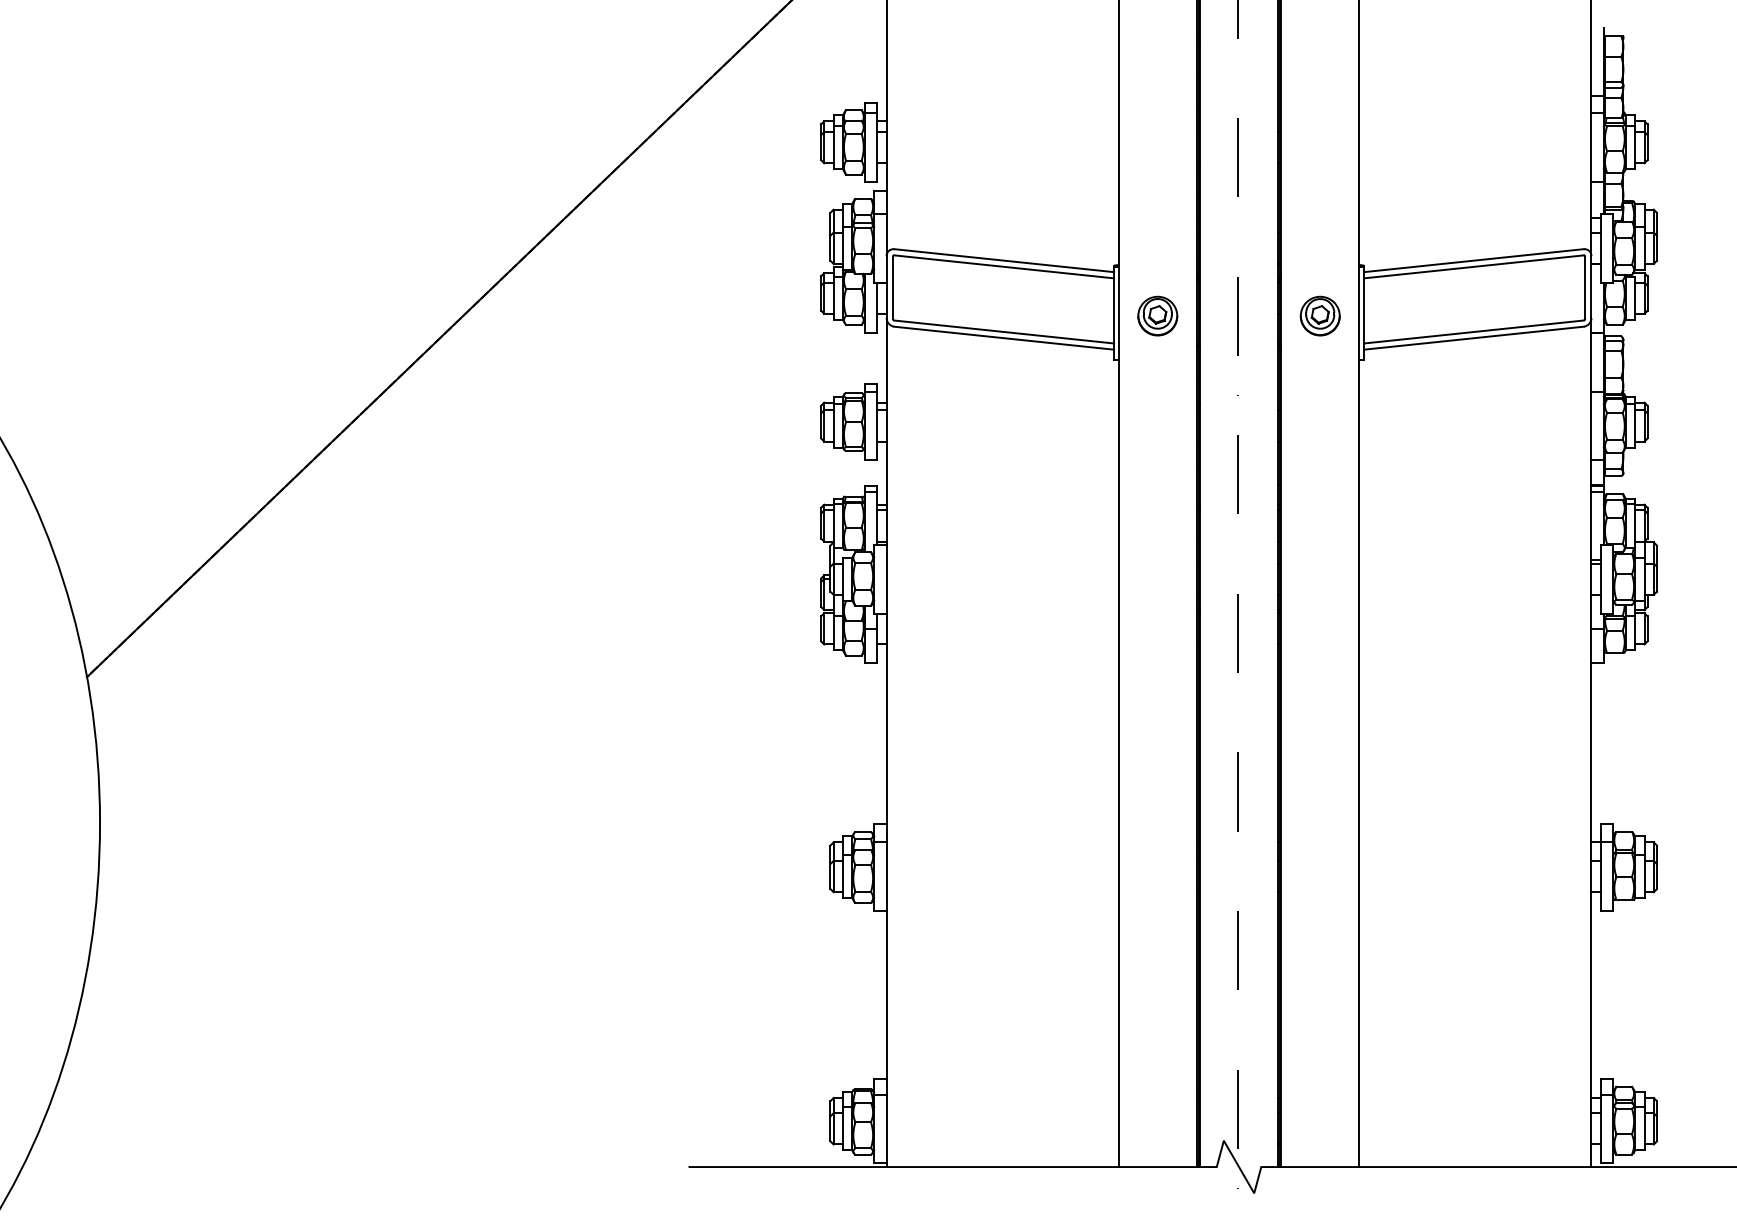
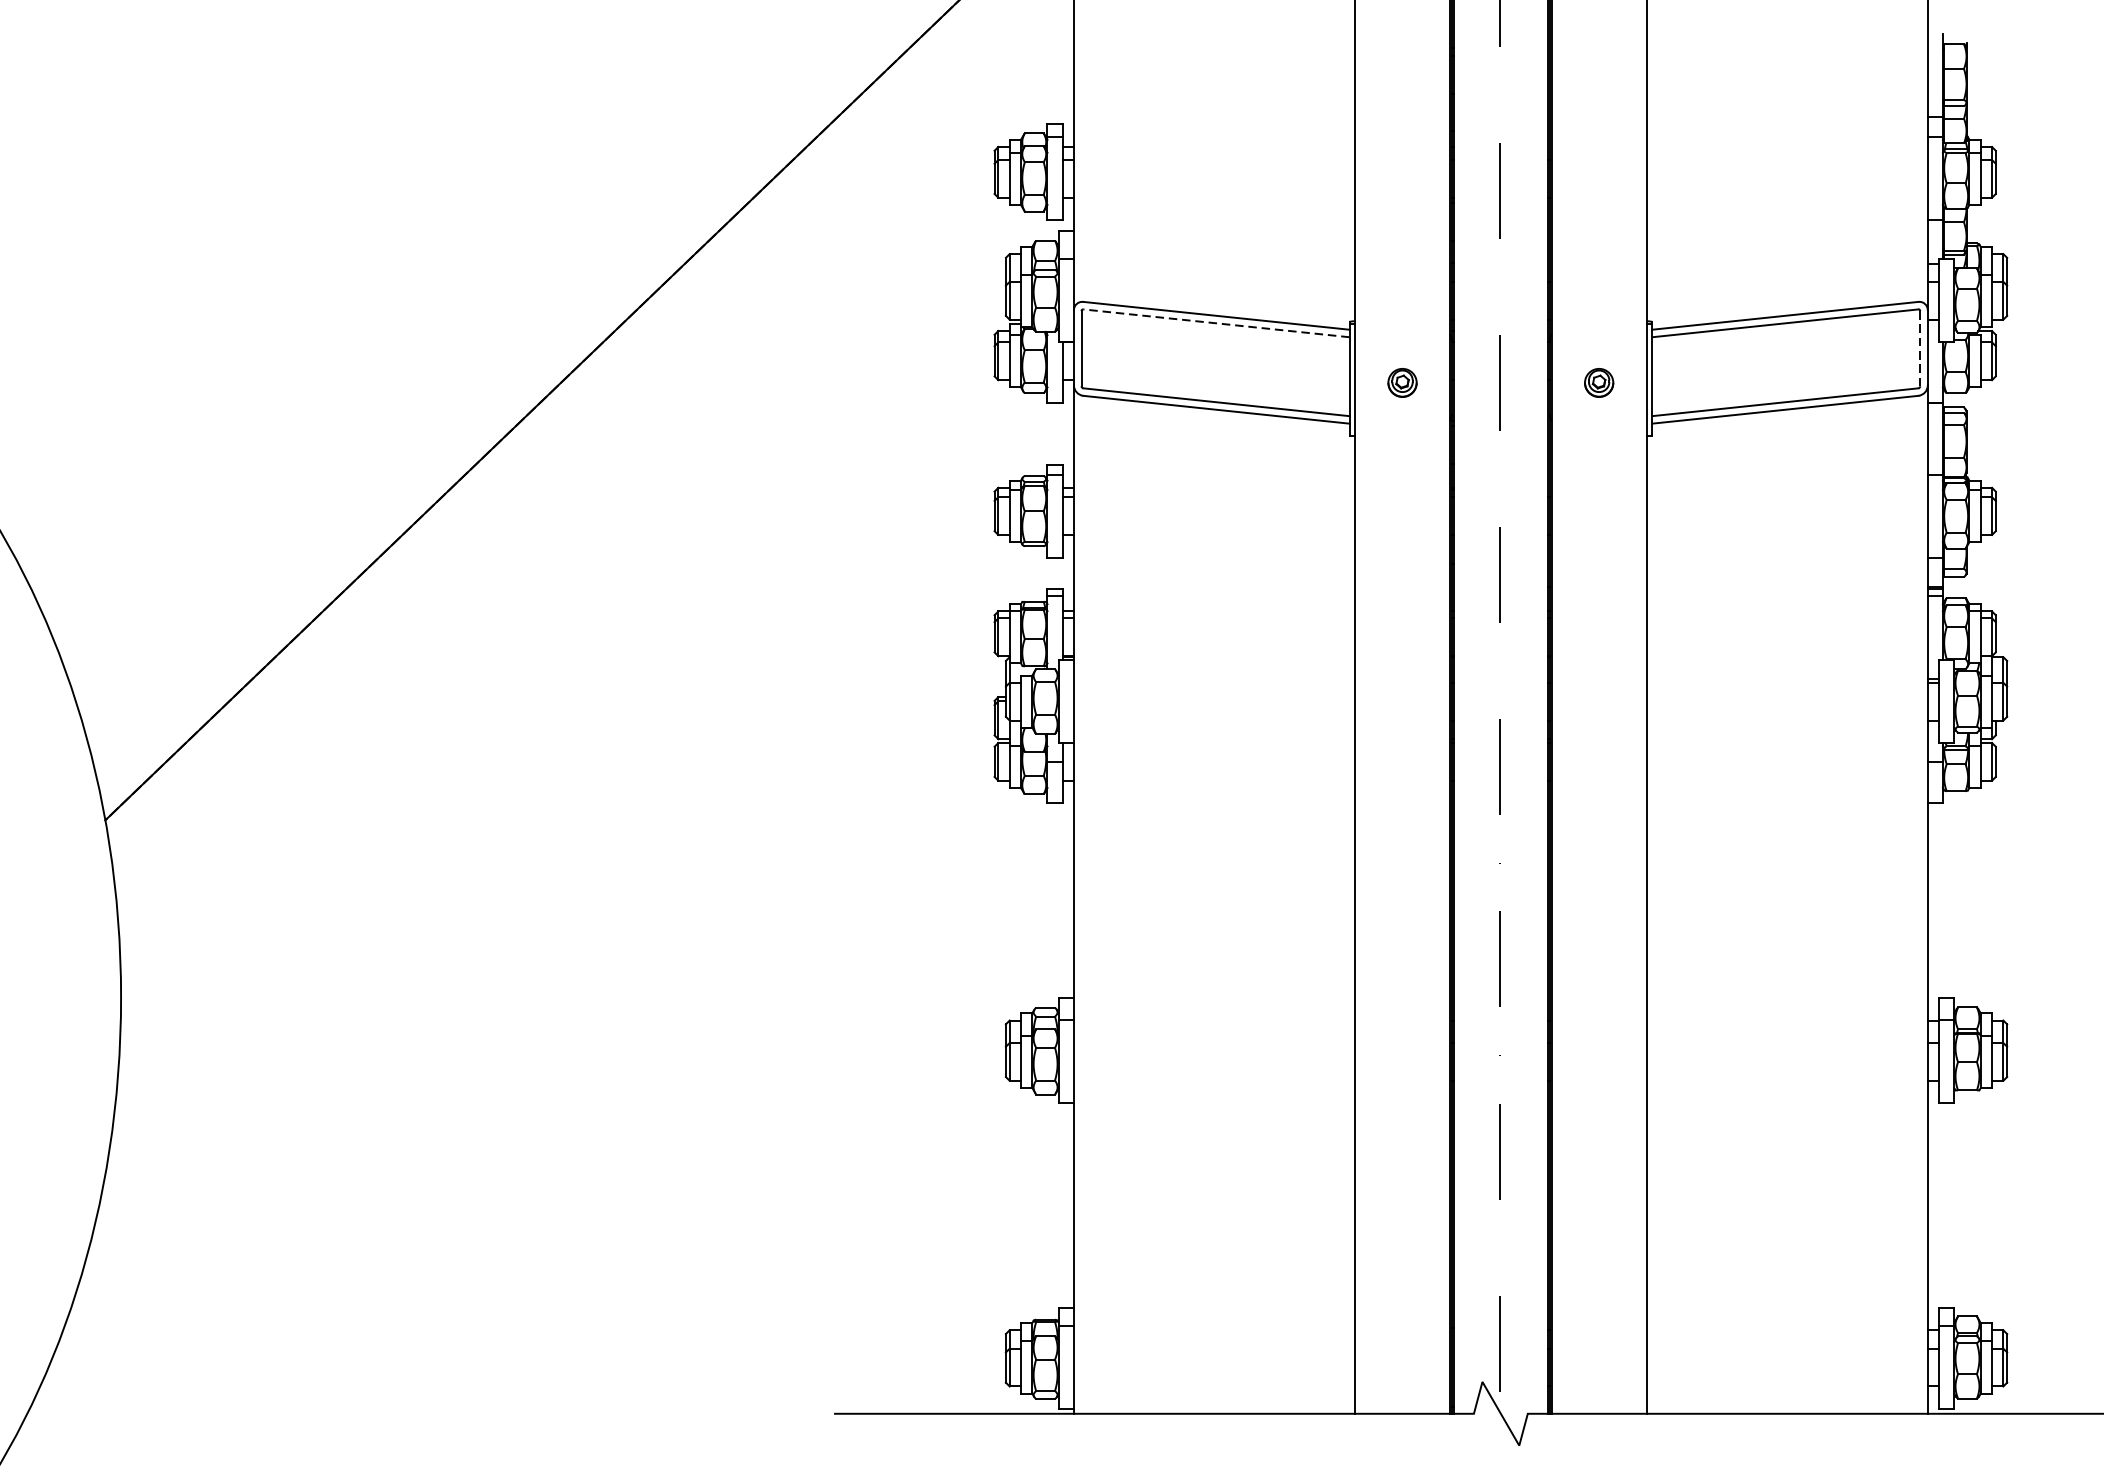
line: (1003, 266) -> (1215, 322), solid -> dashed
line: (1585, 287) -> (1920, 348), solid -> dashed
part: (1157, 315) -> (1402, 382), size x0.6
part: (1319, 315) -> (1598, 382), size x0.6

